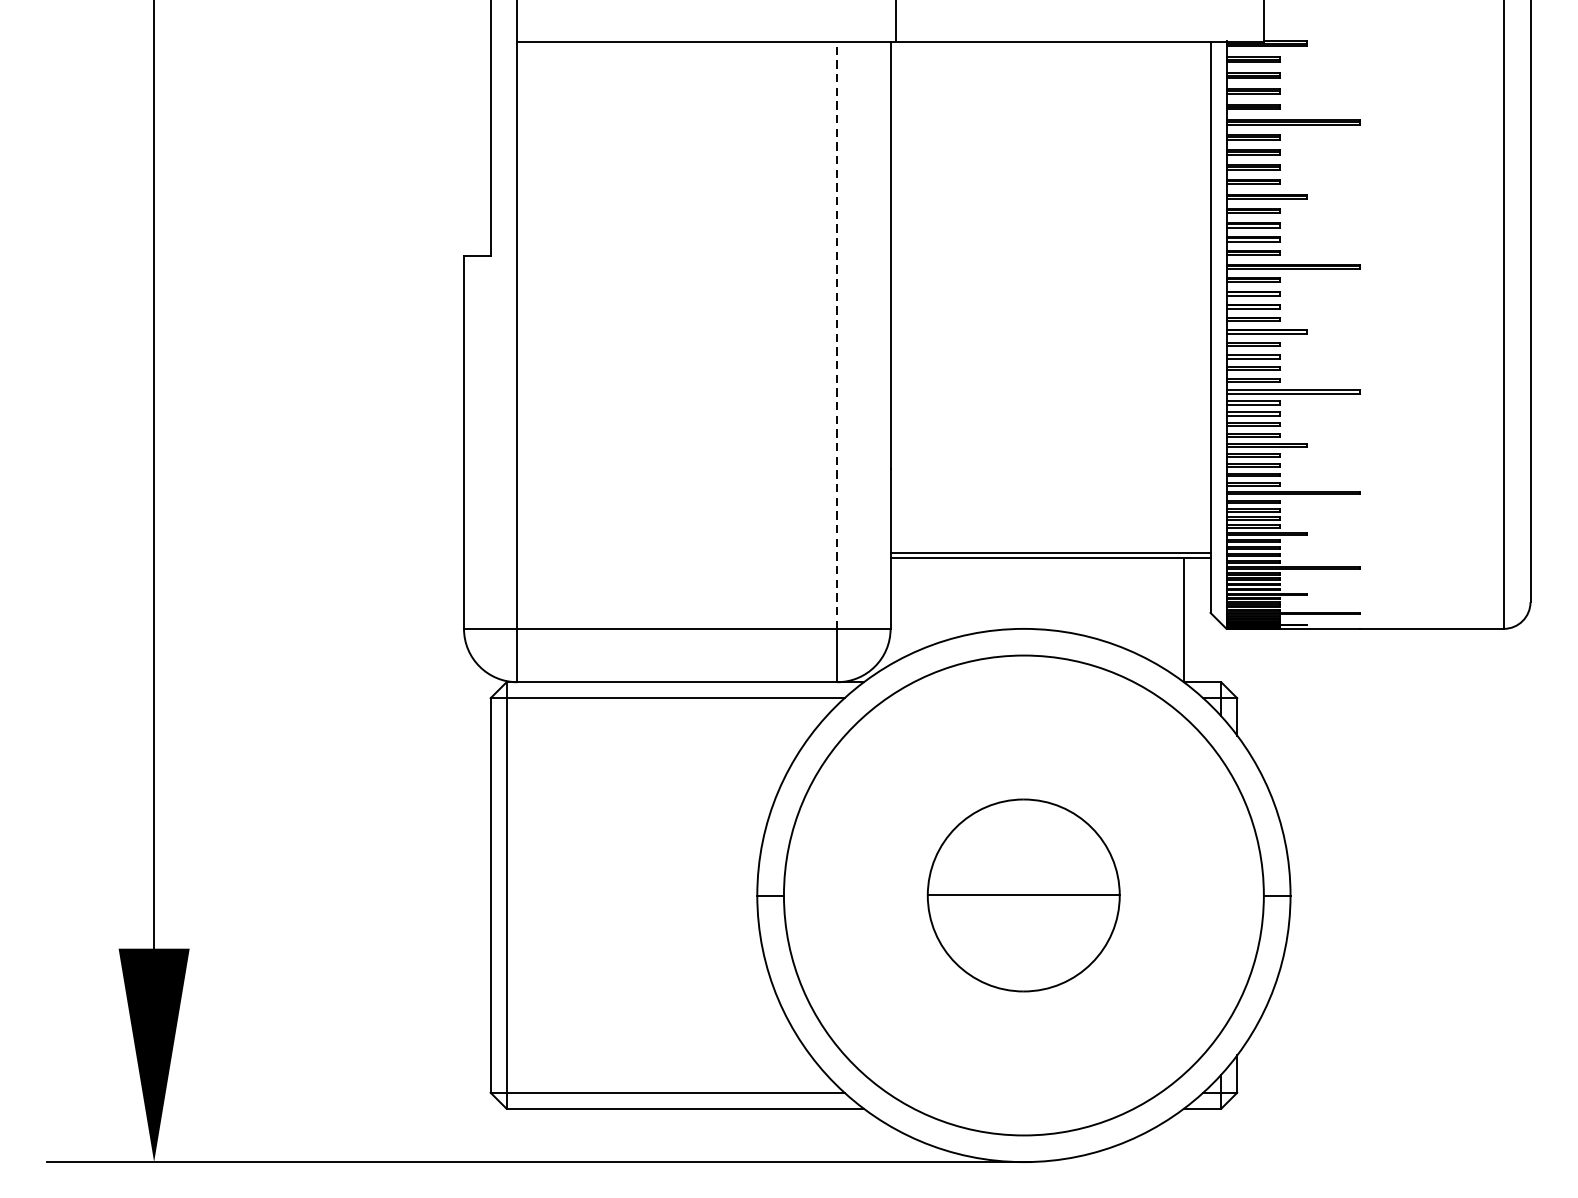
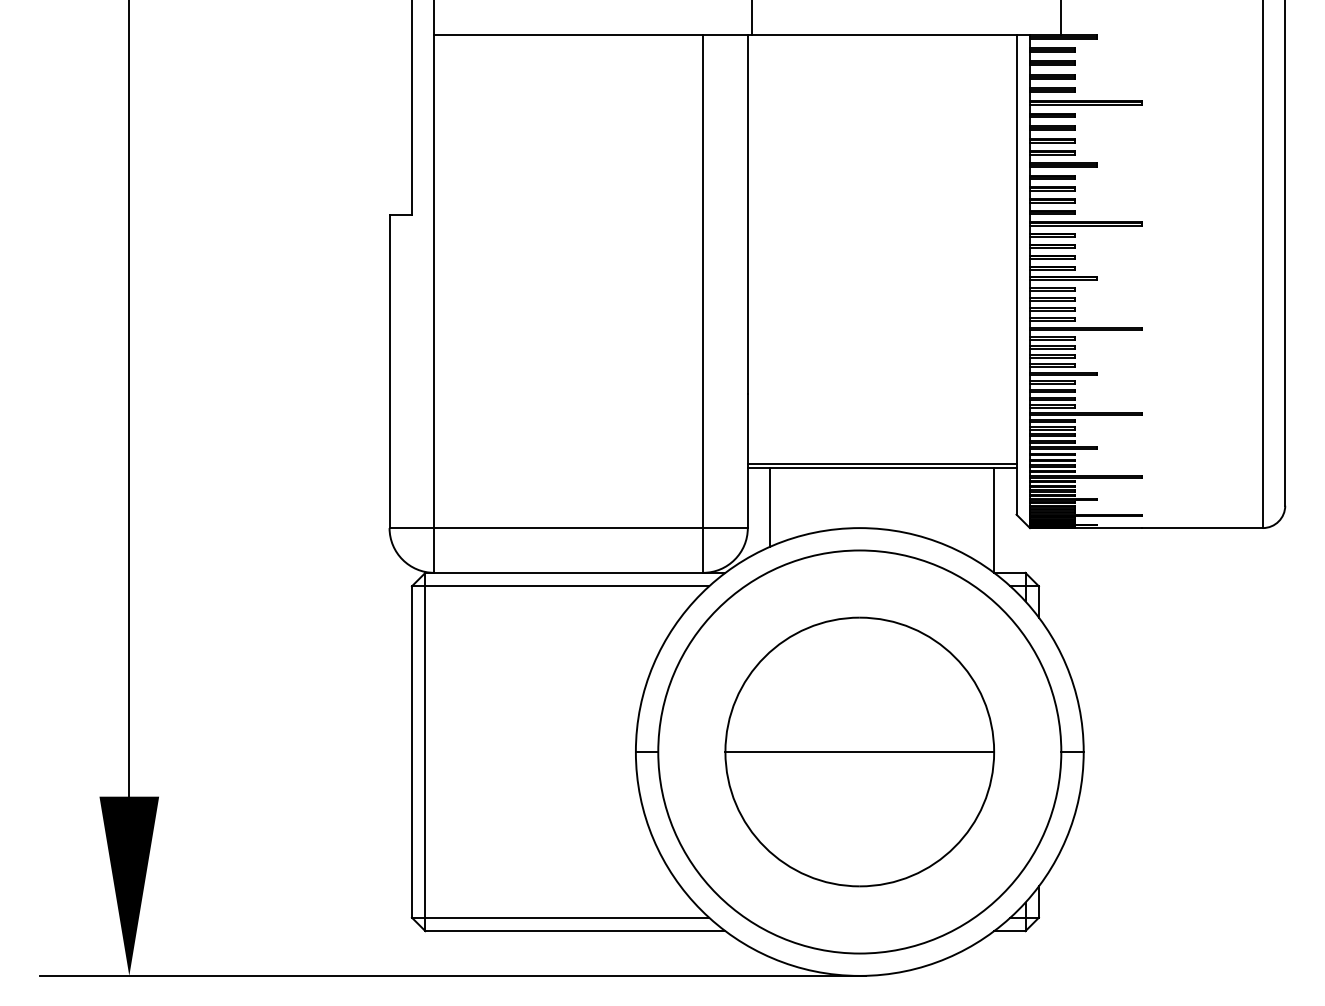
line: (837, 335) -> (703, 281), dashed -> solid
line: (917, 604) -> (770, 507), added
part: (1023, 894) -> (859, 751), size x1.67

